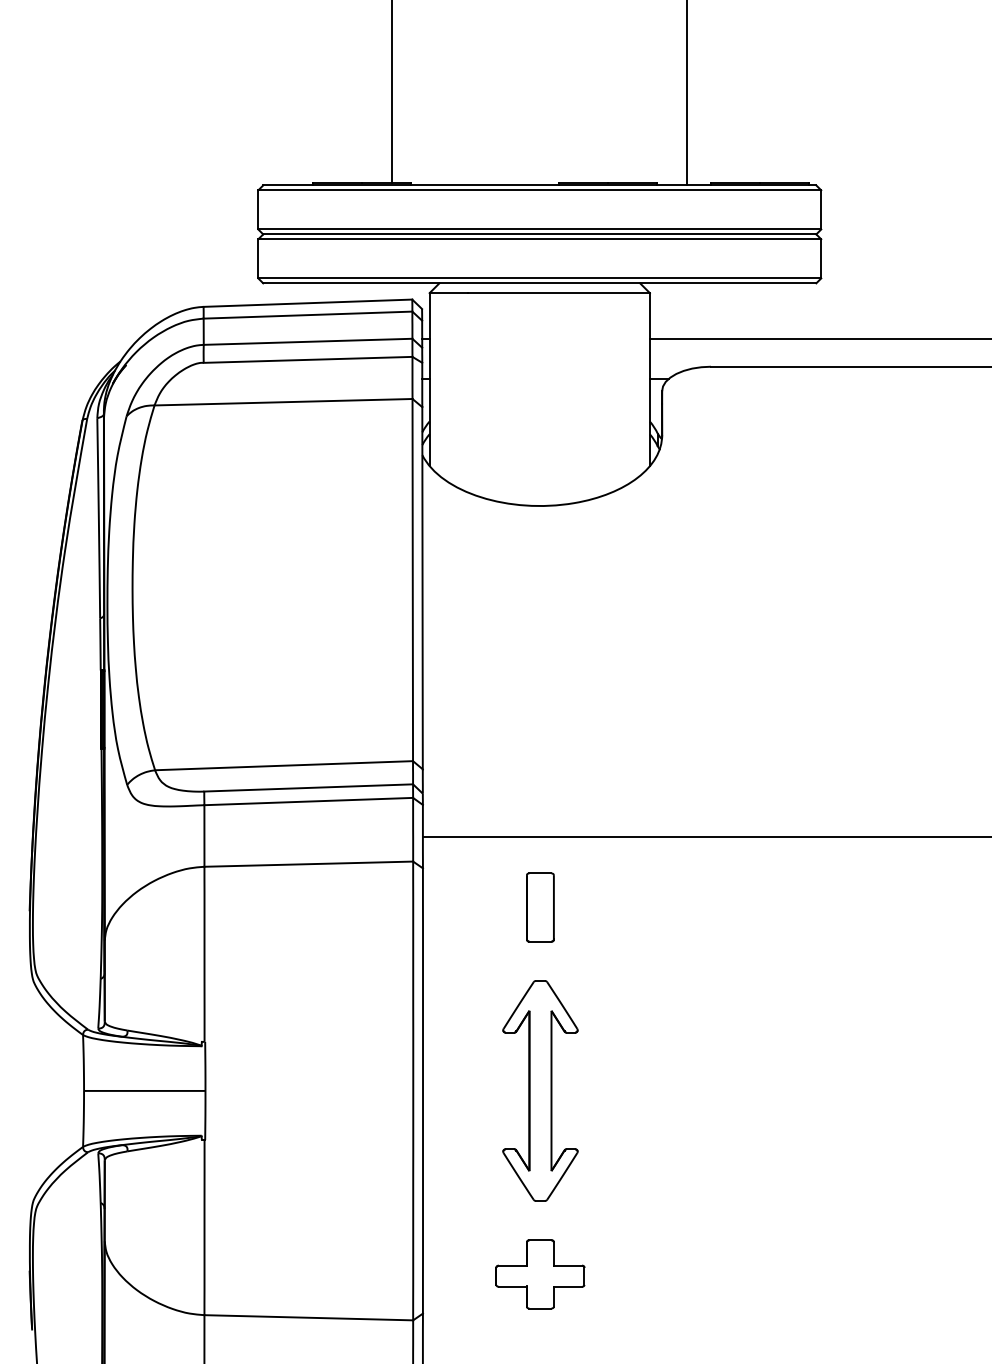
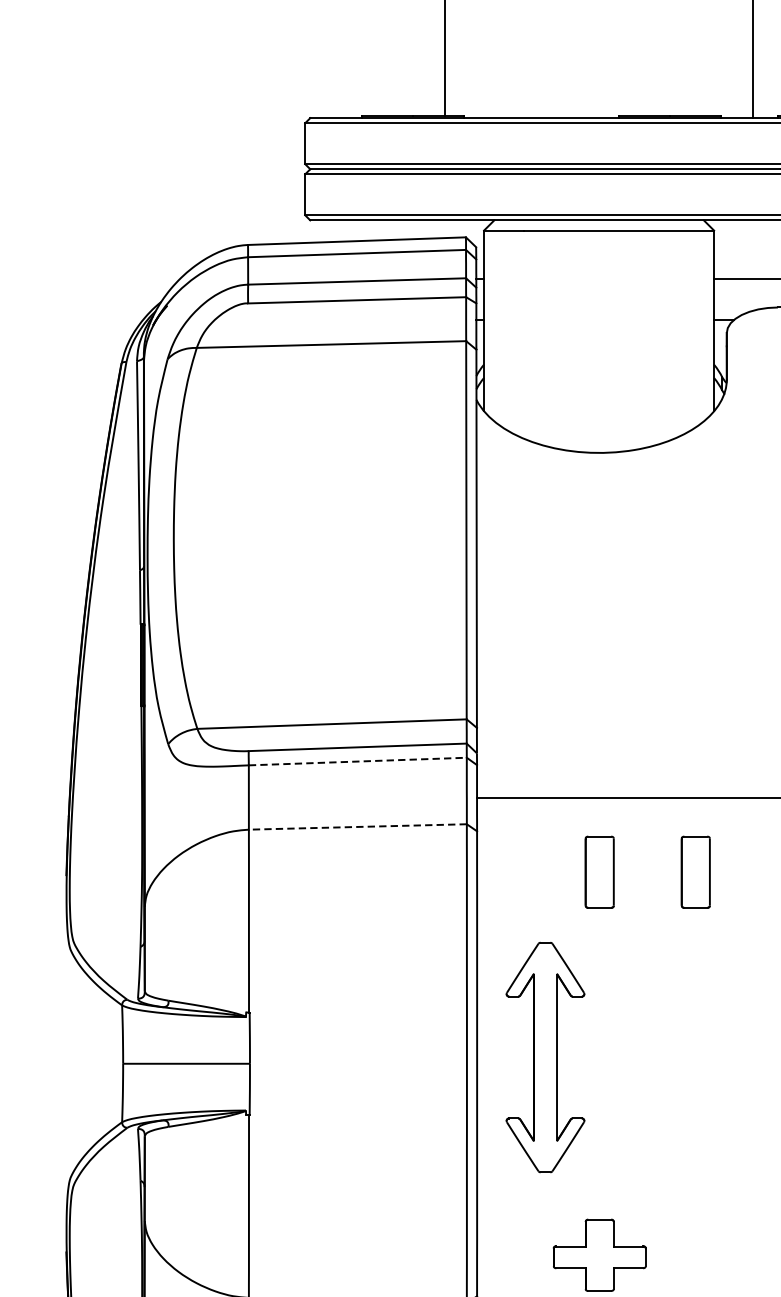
line: (309, 801) -> (358, 761), solid -> dashed
line: (308, 864) -> (357, 827), solid -> dashed
part: (632, 907) -> (695, 872), added
part: (540, 1090) -> (545, 1057), moved

